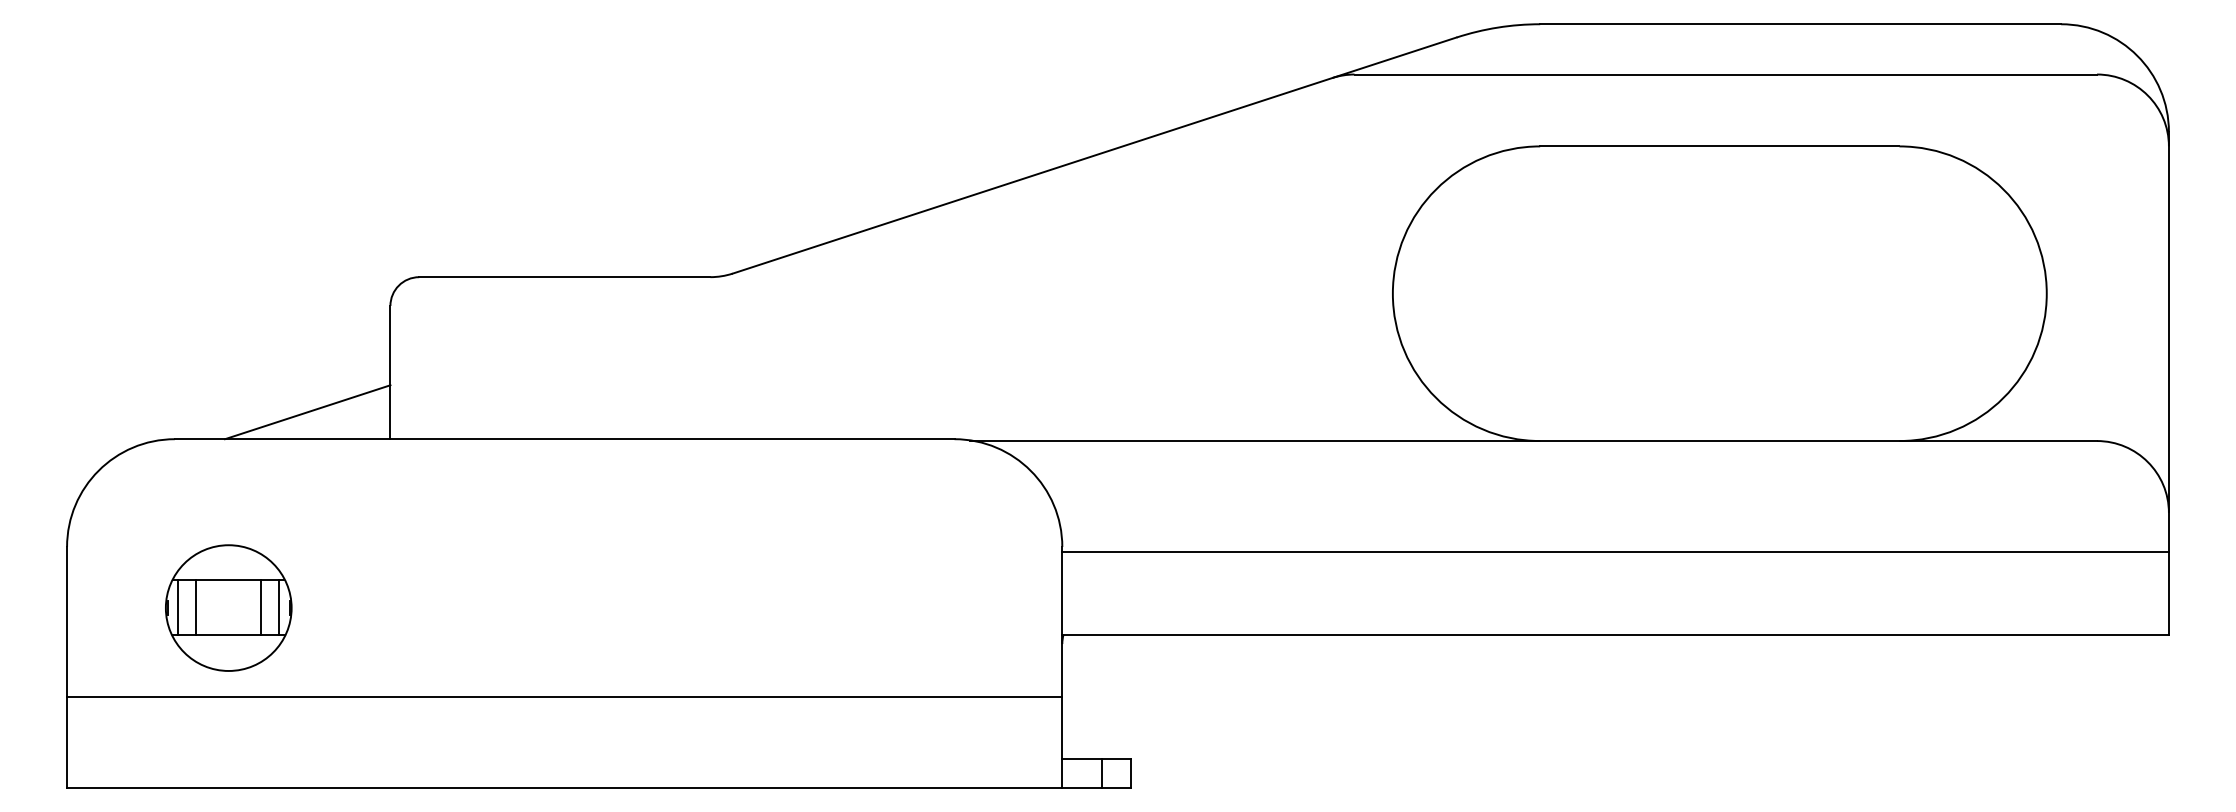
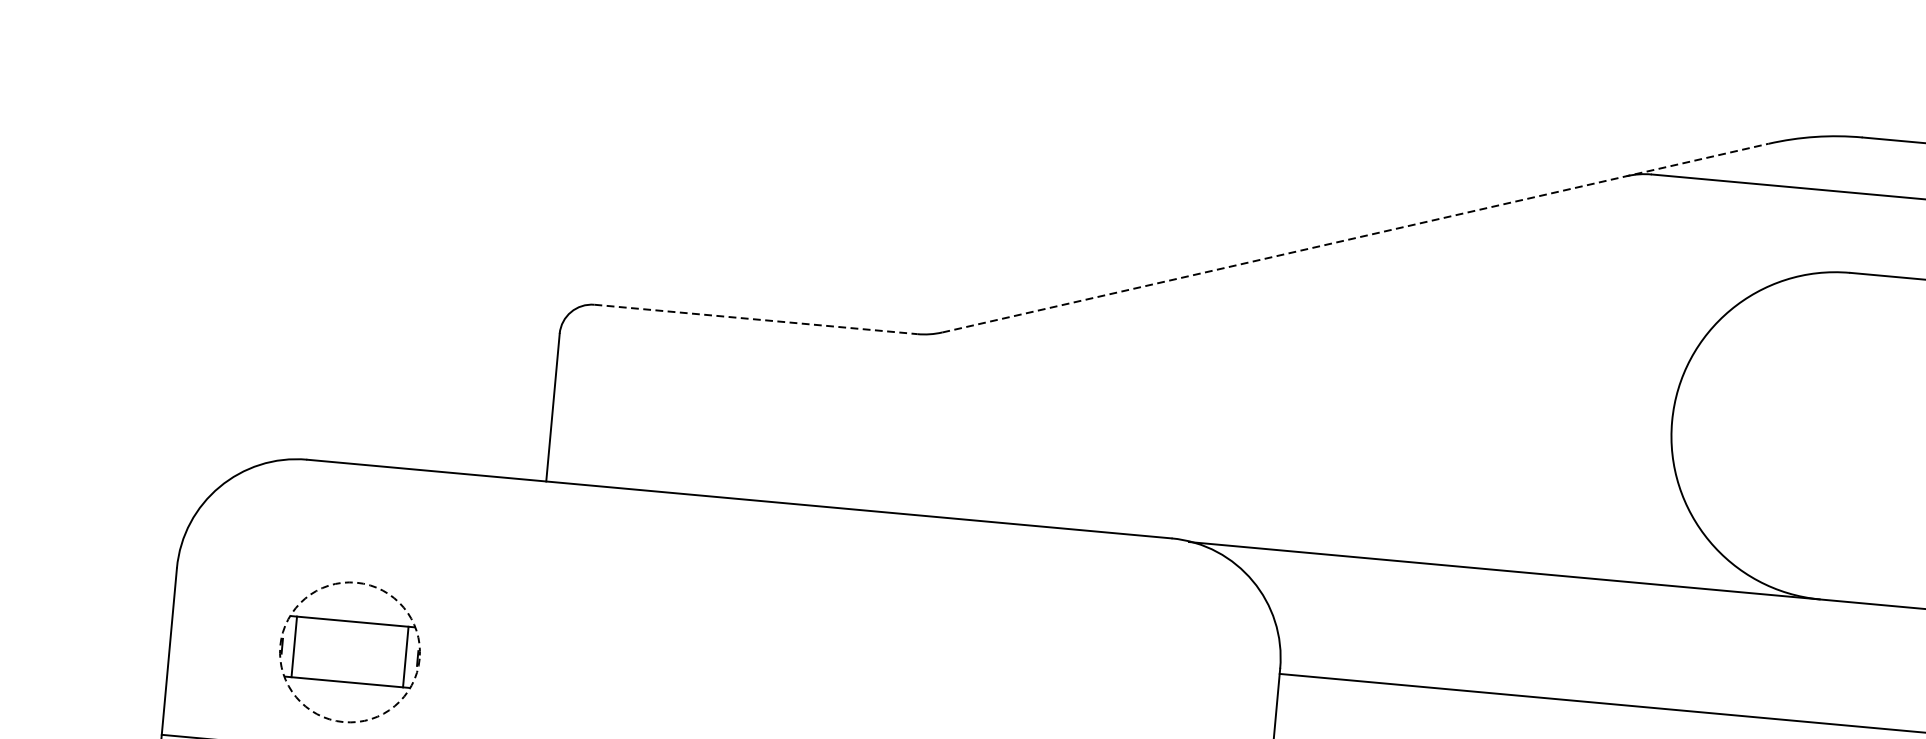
line: (1094, 155) -> (1355, 238), solid -> dashed
line: (564, 277) -> (755, 319), solid -> dashed
line: (307, 412) -> (457, 443), removed
line: (196, 607) -> (314, 648), removed
circle: (228, 607) -> (349, 651), solid -> dashed
line: (261, 607) -> (386, 655), removed

